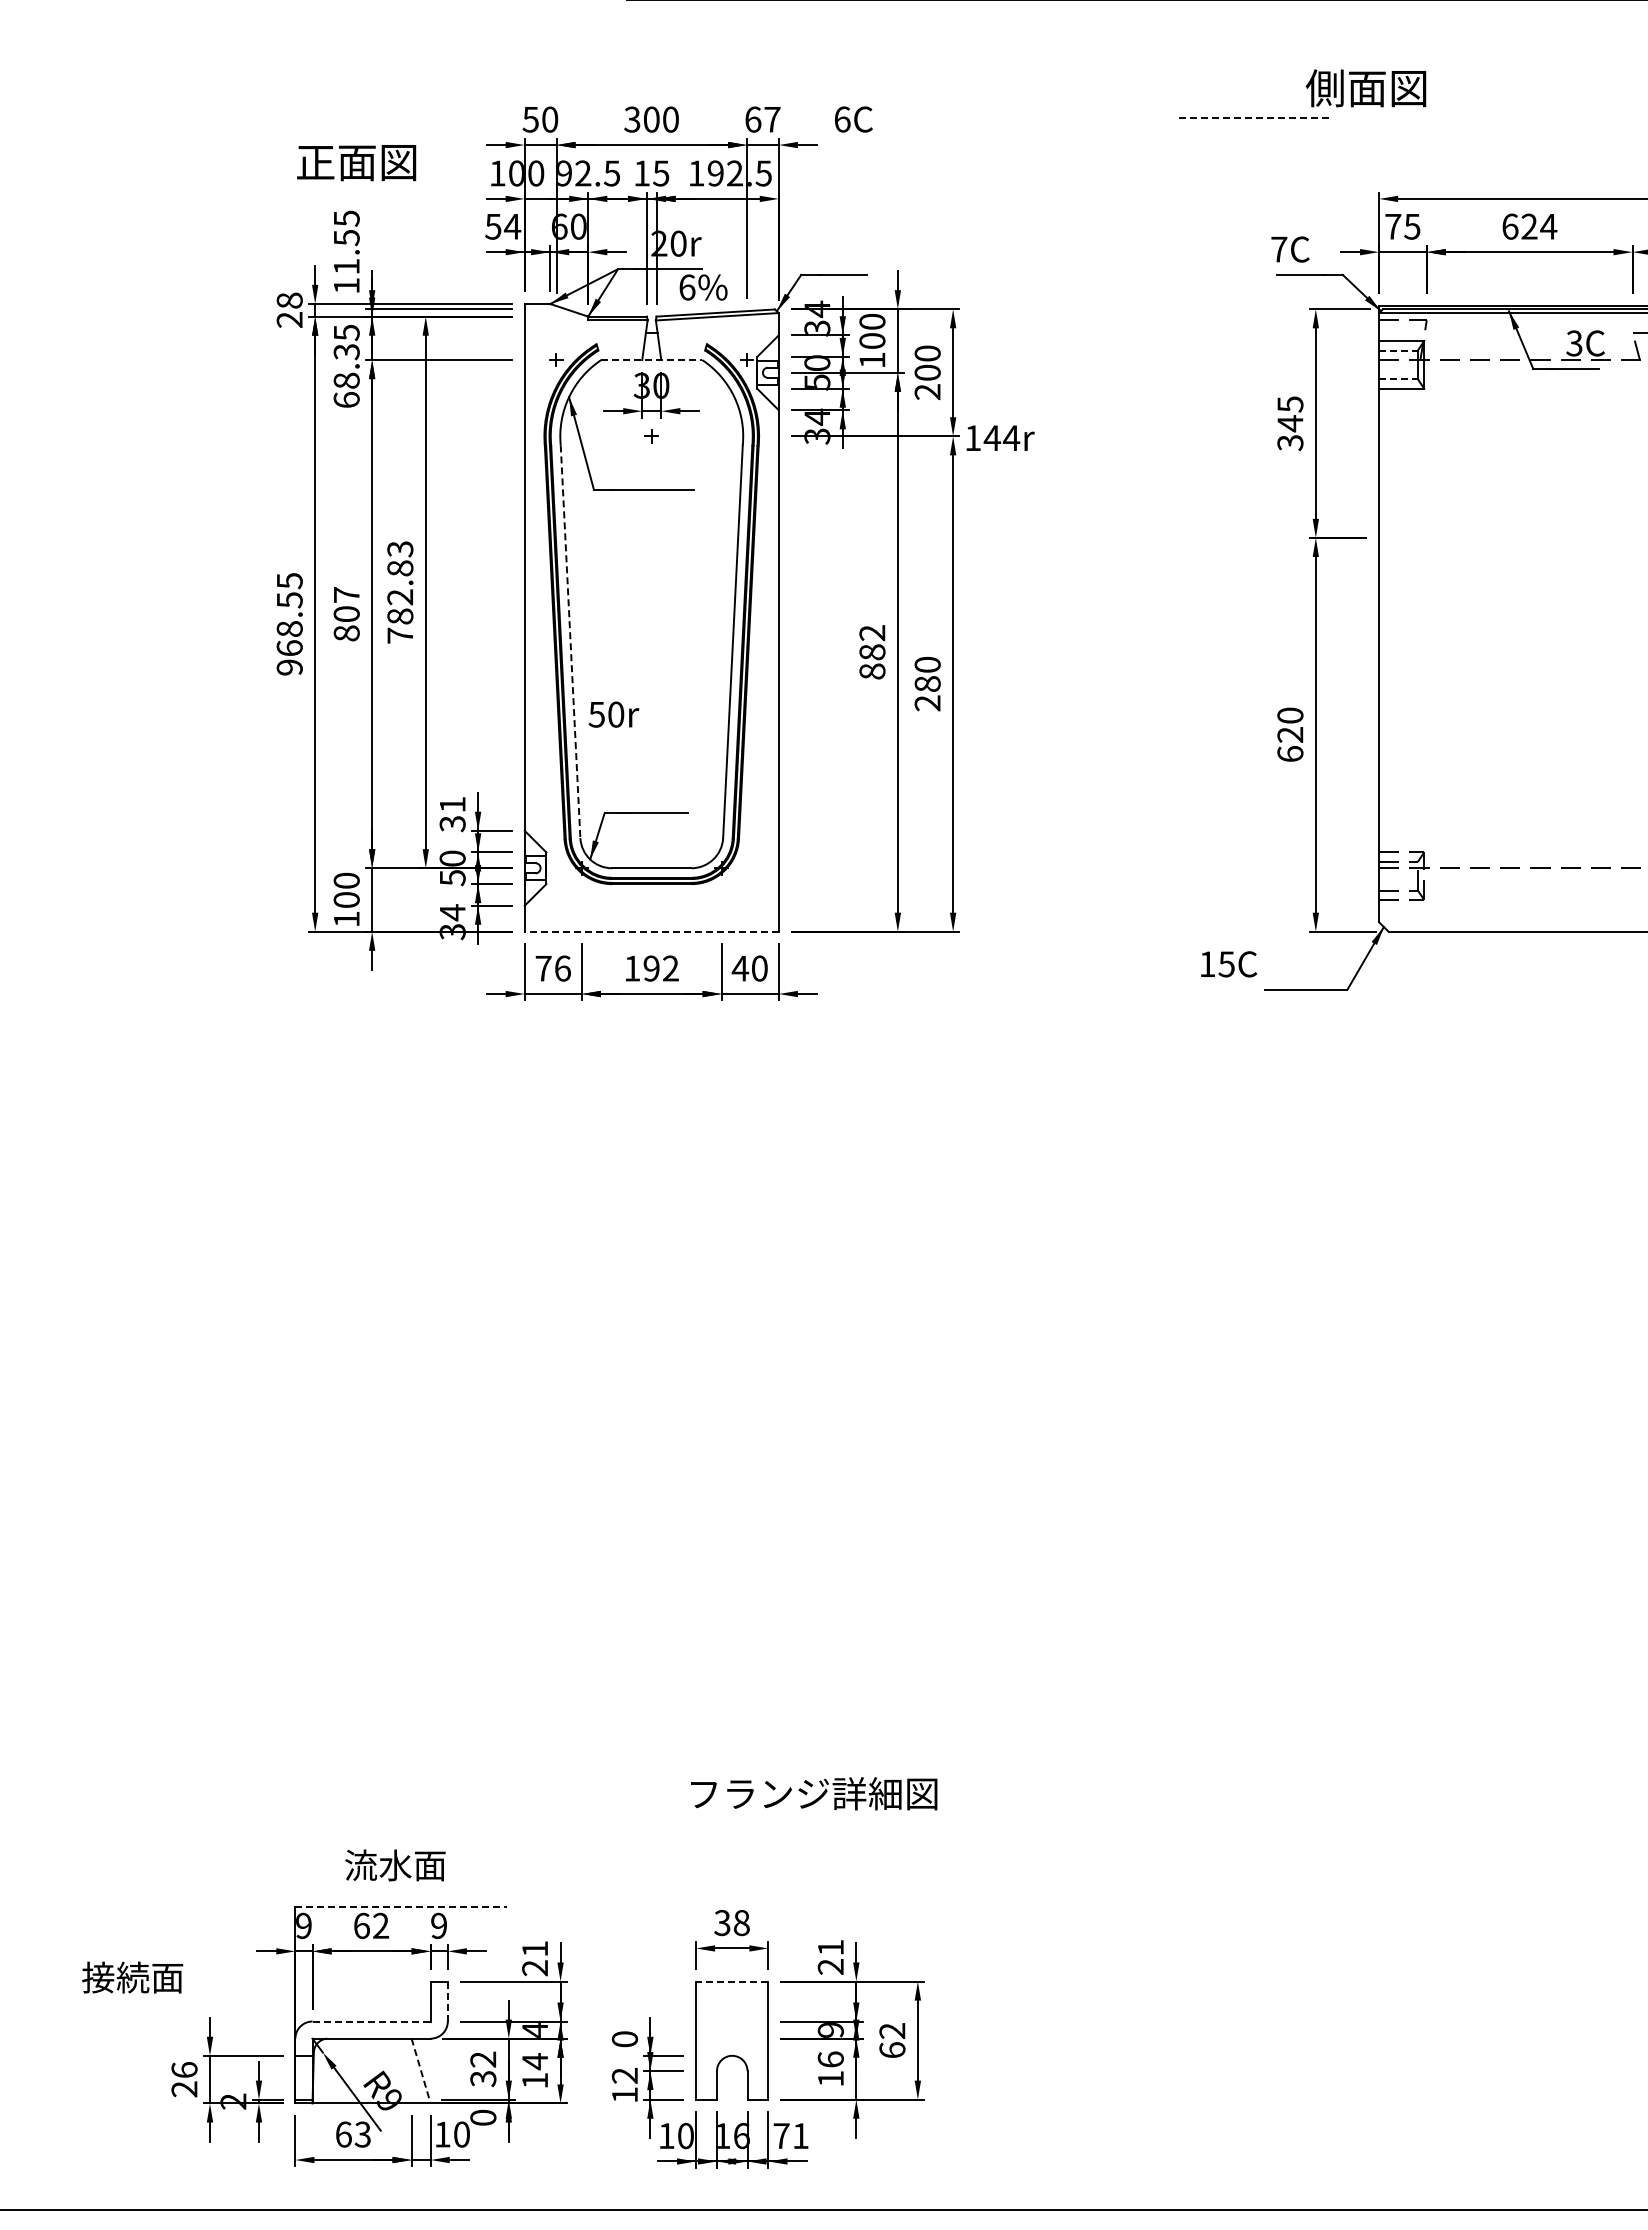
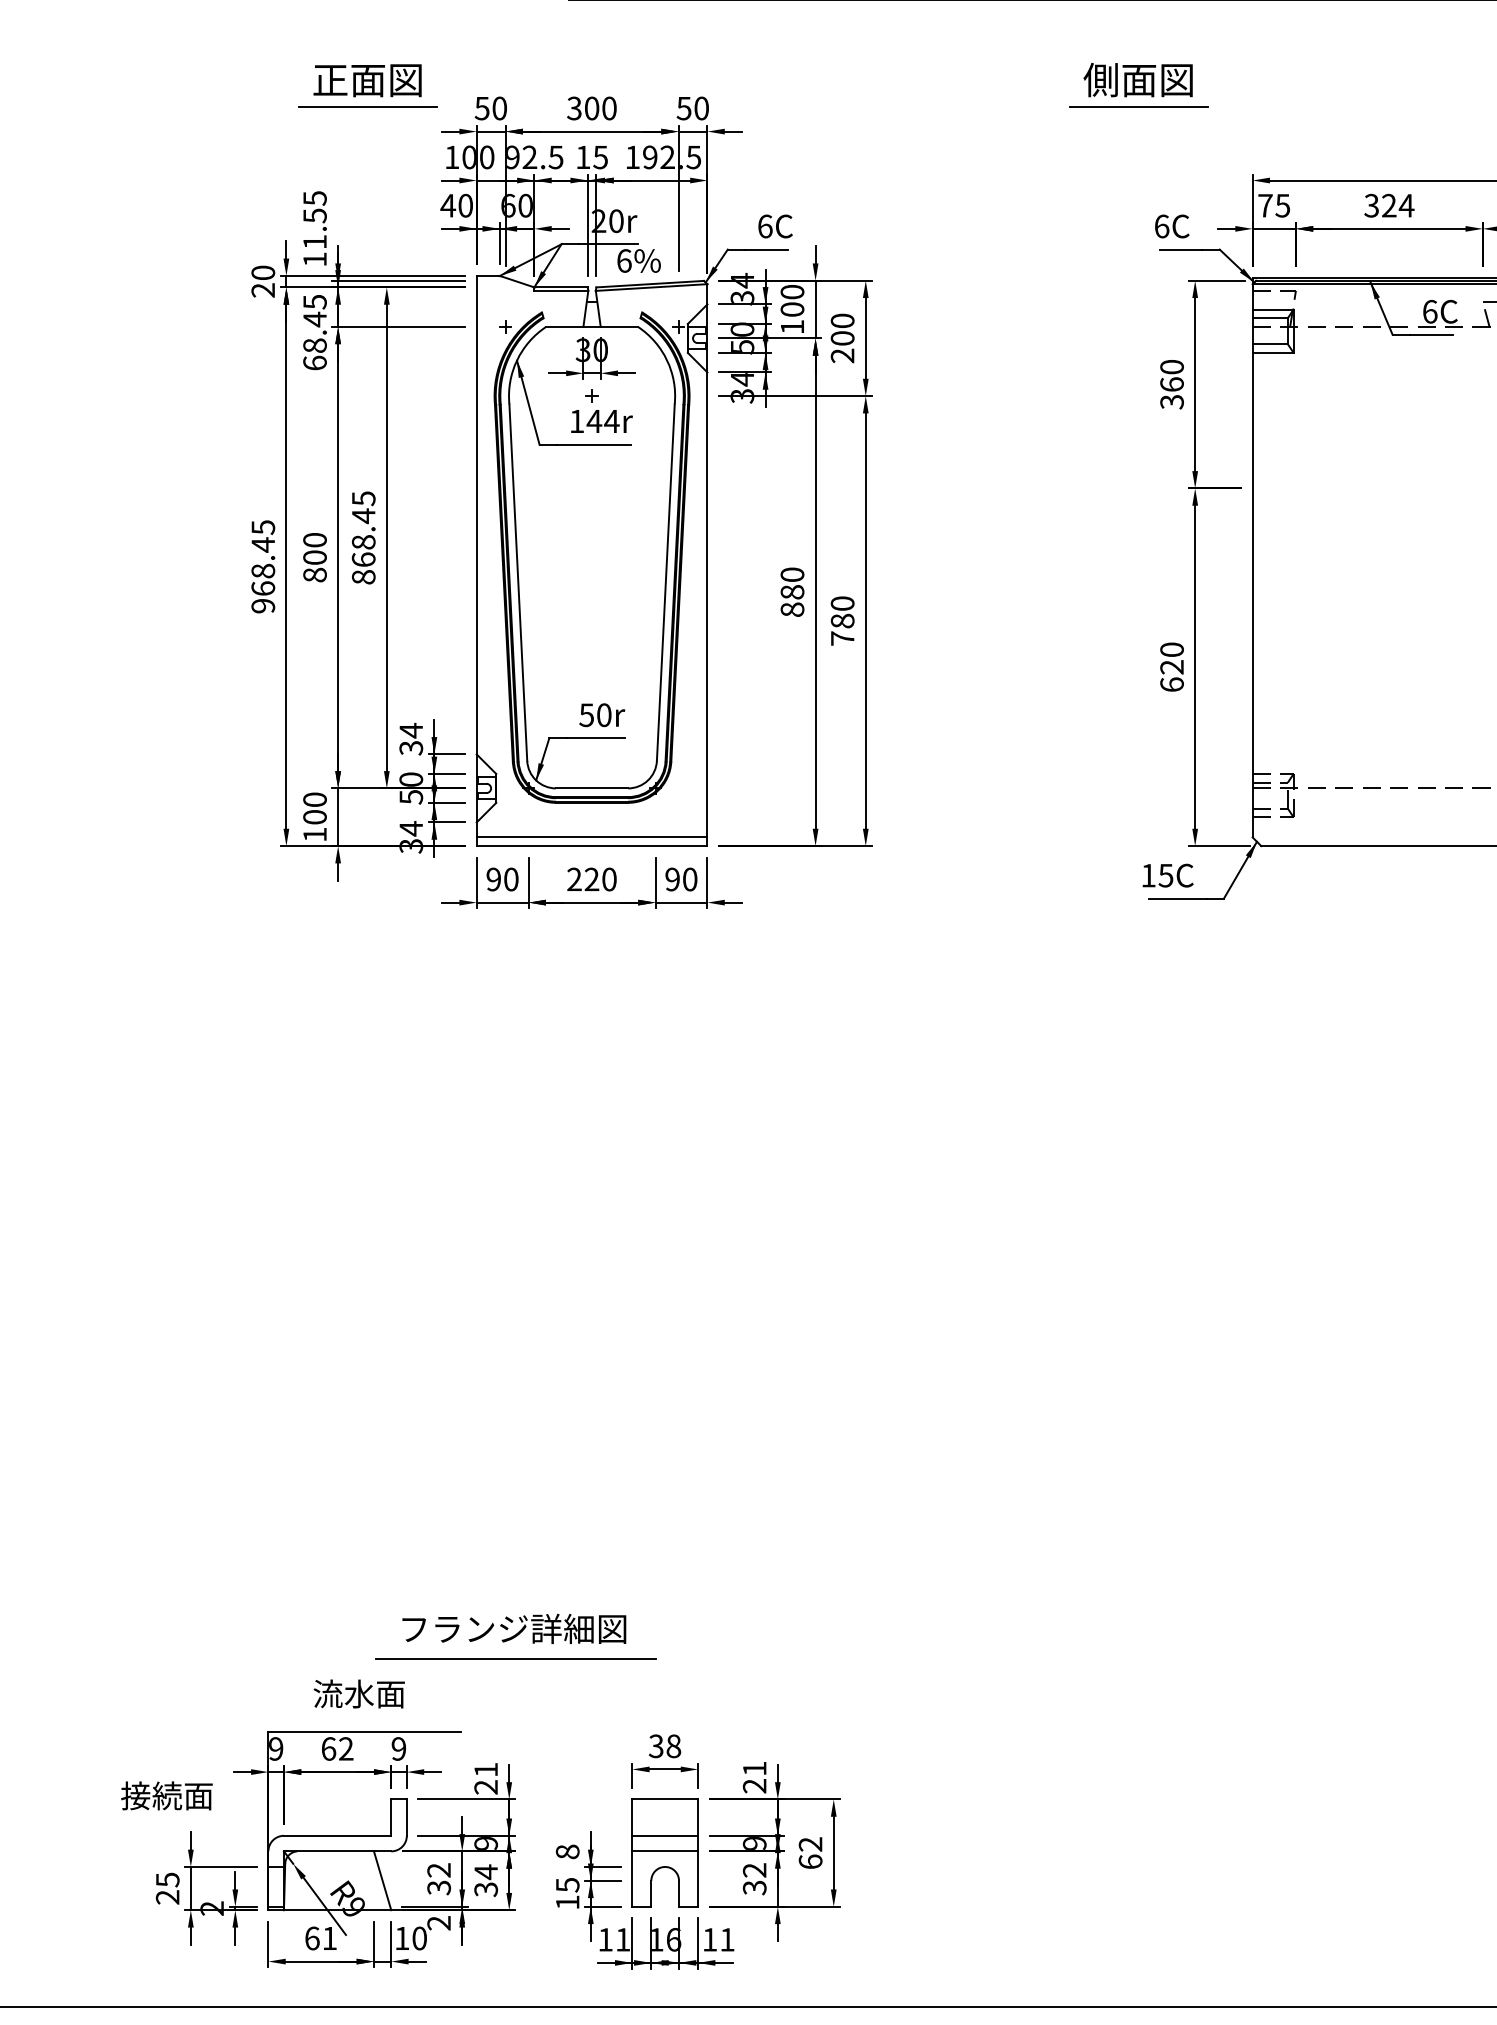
text: (1365, 88) -> (1137, 80), moved
line: (405, 118) -> (368, 107), added
line: (1254, 118) -> (1139, 107), dashed -> solid
text: (762, 119) -> (692, 108), 67 -> 50
text: (853, 119) -> (775, 226), moved
text: (356, 163) -> (367, 81), moved
text: (502, 226) -> (456, 205), 54 -> 40
text: (1510, 226) -> (1371, 205), 624 -> 324
text: (1279, 249) -> (1162, 226), 7C -> 6C
text: (289, 300) -> (263, 272), 28 -> 20
text: (1574, 343) -> (1430, 311), 3C -> 6C
line: (1398, 350) -> (1270, 318), dashed -> solid
text: (346, 351) -> (314, 319), 68.35 -> 68.45
line: (651, 360) -> (591, 327), dashed -> solid
line: (1398, 379) -> (1270, 344), dashed -> solid
text: (1290, 414) -> (1172, 376), 345 -> 360
text: (1000, 437) -> (601, 420), moved
text: (400, 592) -> (363, 537), 782.83 -> 868.45
text: (346, 594) -> (314, 539), 807 -> 800
text: (289, 599) -> (263, 544), 968.55 -> 968.45
text: (872, 633) -> (792, 575), 882 -> 880
line: (570, 641) -> (518, 582), dashed -> solid
text: (927, 703) -> (842, 638), 280 -> 780
text: (613, 714) -> (601, 715), moved
text: (452, 804) -> (411, 730), 31 -> 34
line: (651, 922) -> (591, 837), added
line: (651, 931) -> (591, 845), dashed -> solid
text: (1229, 964) -> (1168, 875), moved
text: (552, 968) -> (501, 879), 76 -> 90
text: (651, 968) -> (591, 879), 192 -> 220
text: (740, 968) -> (672, 879), 40 -> 90
text: (814, 1793) -> (514, 1628), moved
line: (567, 1826) -> (515, 1658), added
line: (401, 1907) -> (364, 1732), dashed -> solid
text: (132, 1977) -> (166, 1795), moved
line: (731, 1981) -> (664, 1799), dashed -> solid
line: (447, 2002) -> (406, 1818), dashed -> solid
line: (372, 2021) -> (338, 1835), dashed -> solid
line: (732, 2021) -> (665, 1835), added
text: (535, 2030) -> (486, 1843), 4 -> 9
line: (732, 2038) -> (665, 1851), added
text: (624, 2039) -> (567, 1852), 0 -> 8
text: (830, 2069) -> (754, 1879), 16 -> 32
text: (184, 2070) -> (167, 1880), 26 -> 25
line: (421, 2071) -> (382, 1881), dashed -> solid
text: (624, 2075) -> (567, 1884), 12 -> 15
text: (535, 2081) -> (486, 1890), 14 -> 34
text: (483, 2117) -> (439, 1922), 0 -> 2
text: (362, 2134) -> (329, 1938), 63 -> 61
text: (781, 2135) -> (709, 1939), 71 -> 11
text: (685, 2136) -> (622, 1940), 10 -> 11

